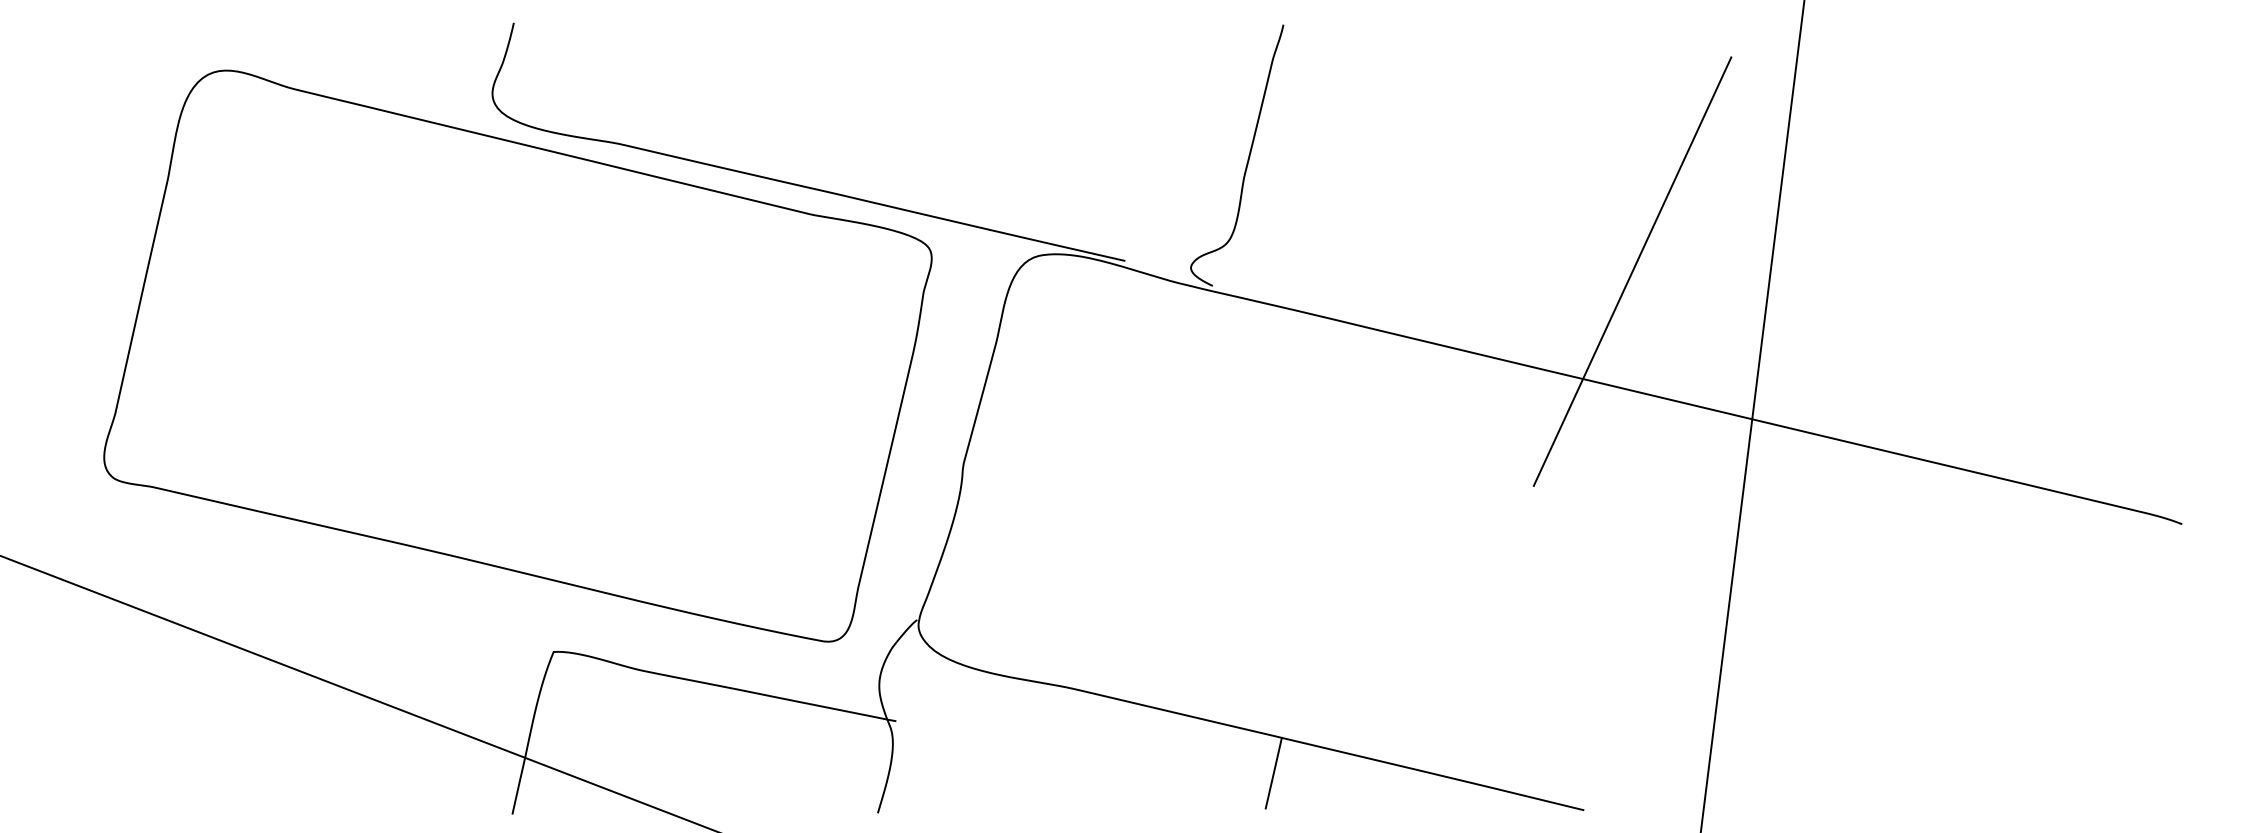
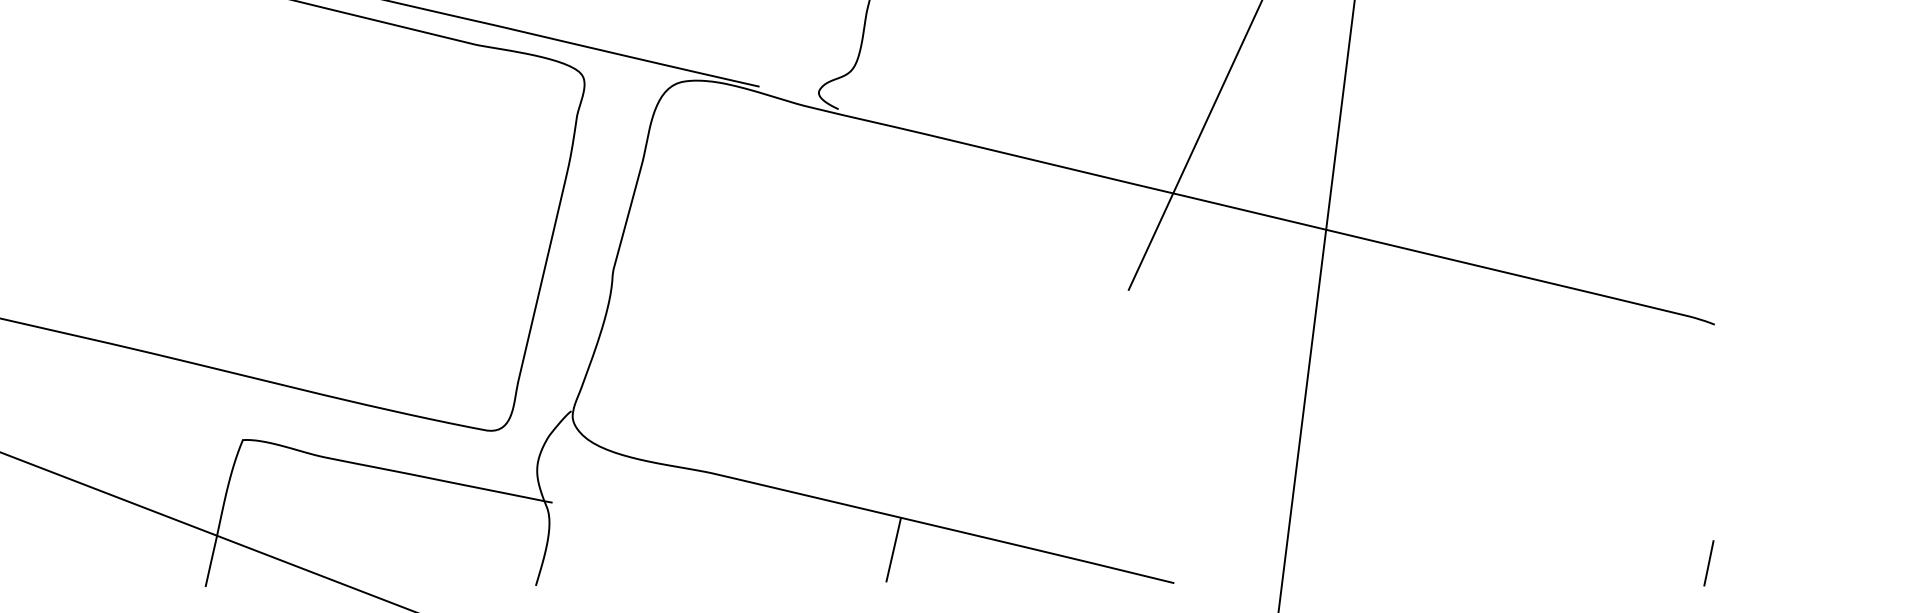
line: (2175, 787) -> (1708, 562), added

